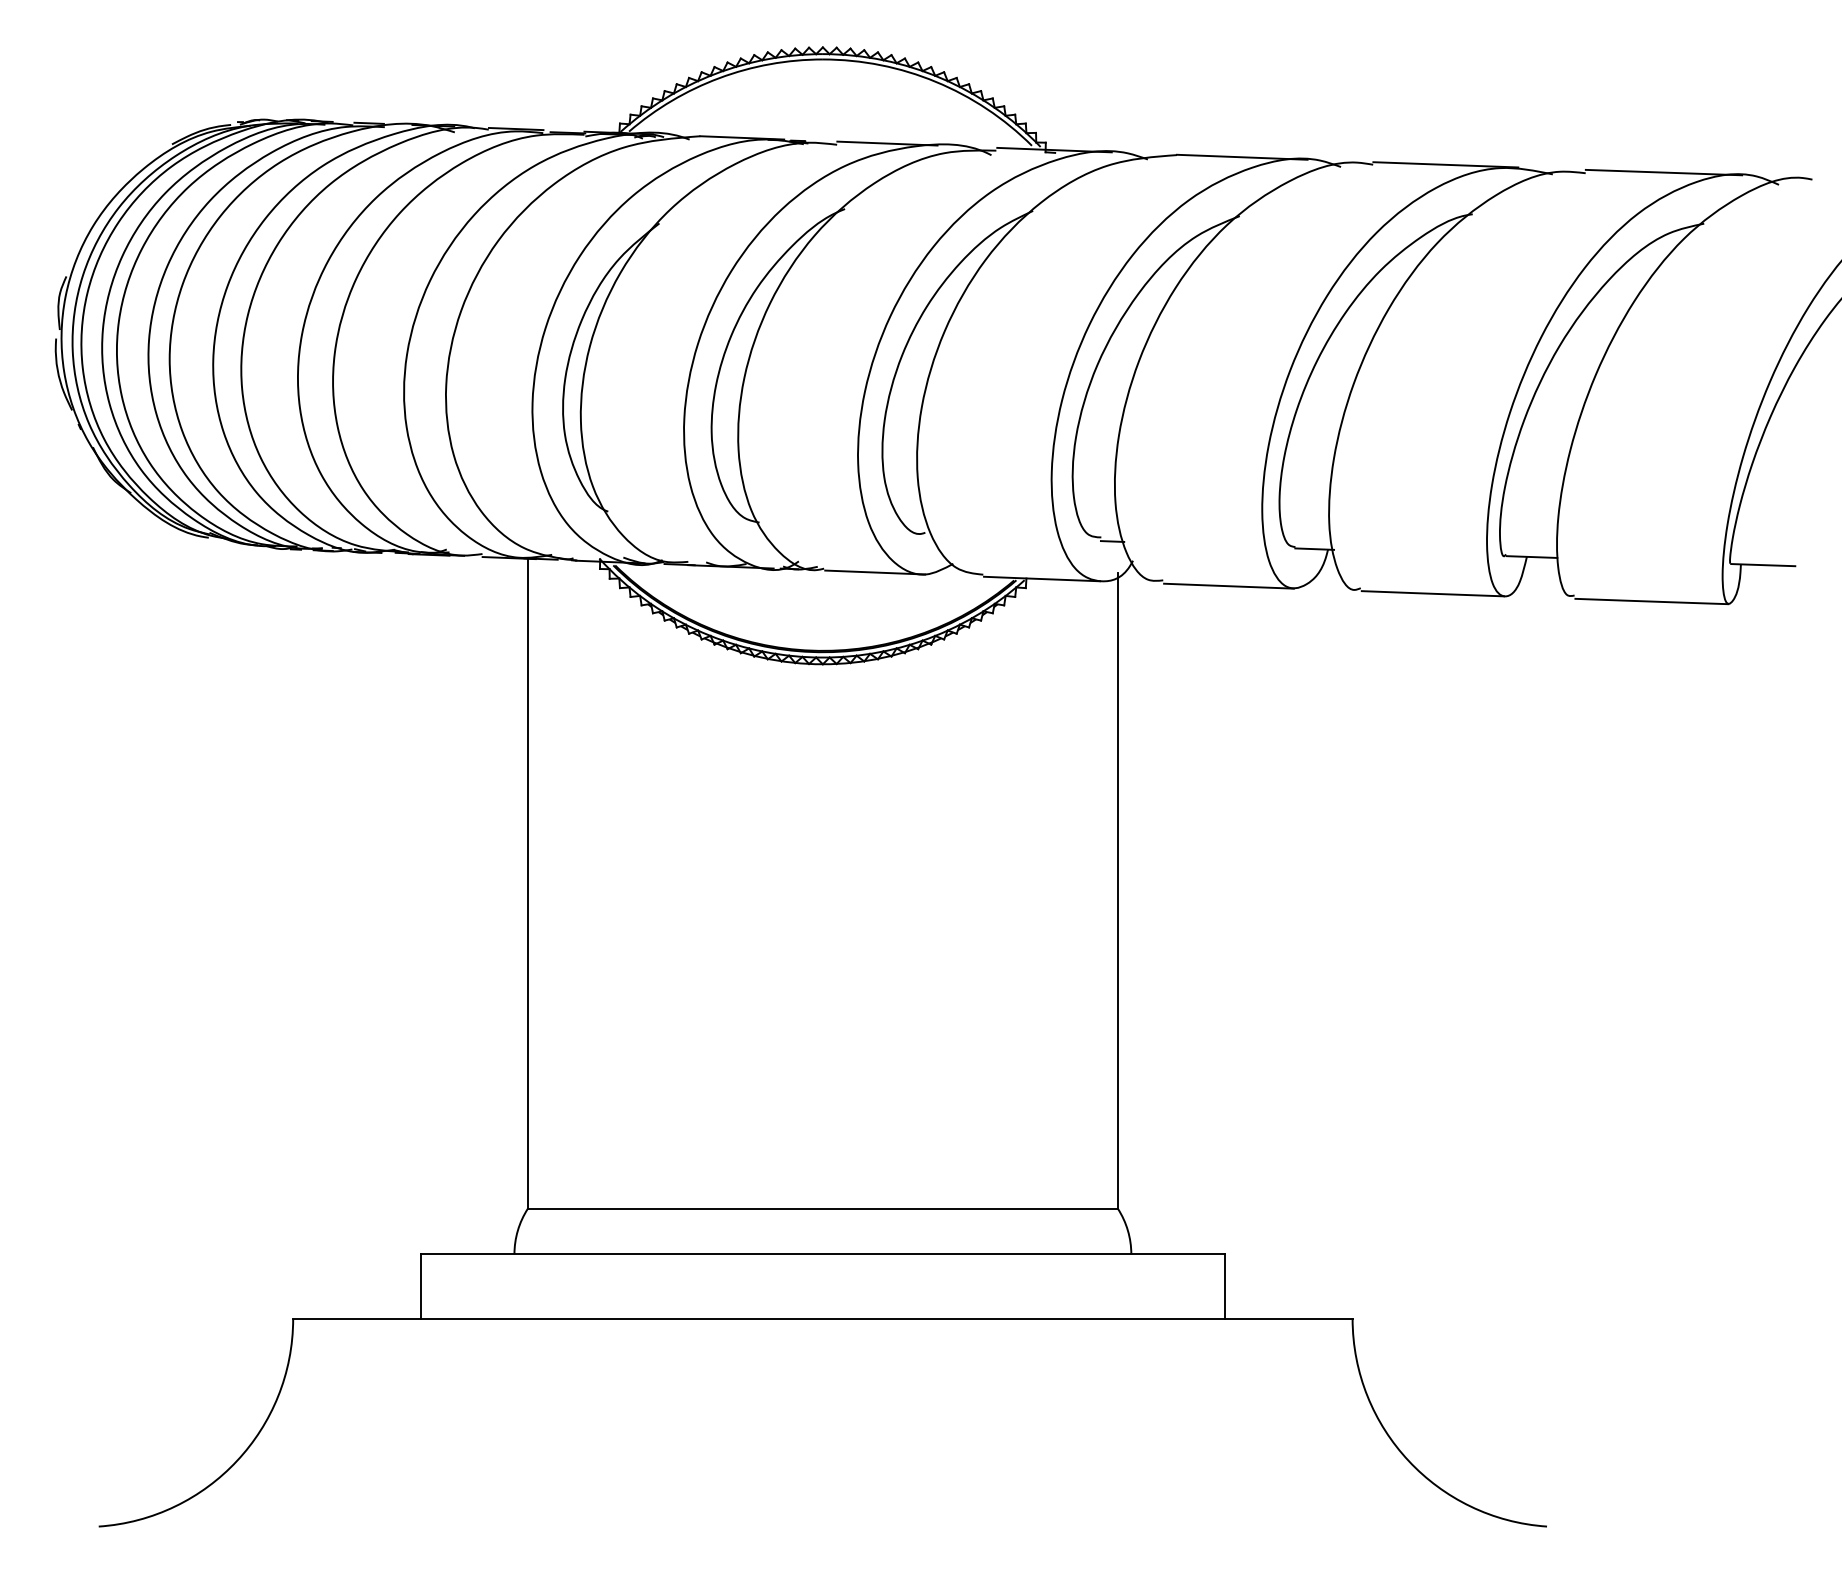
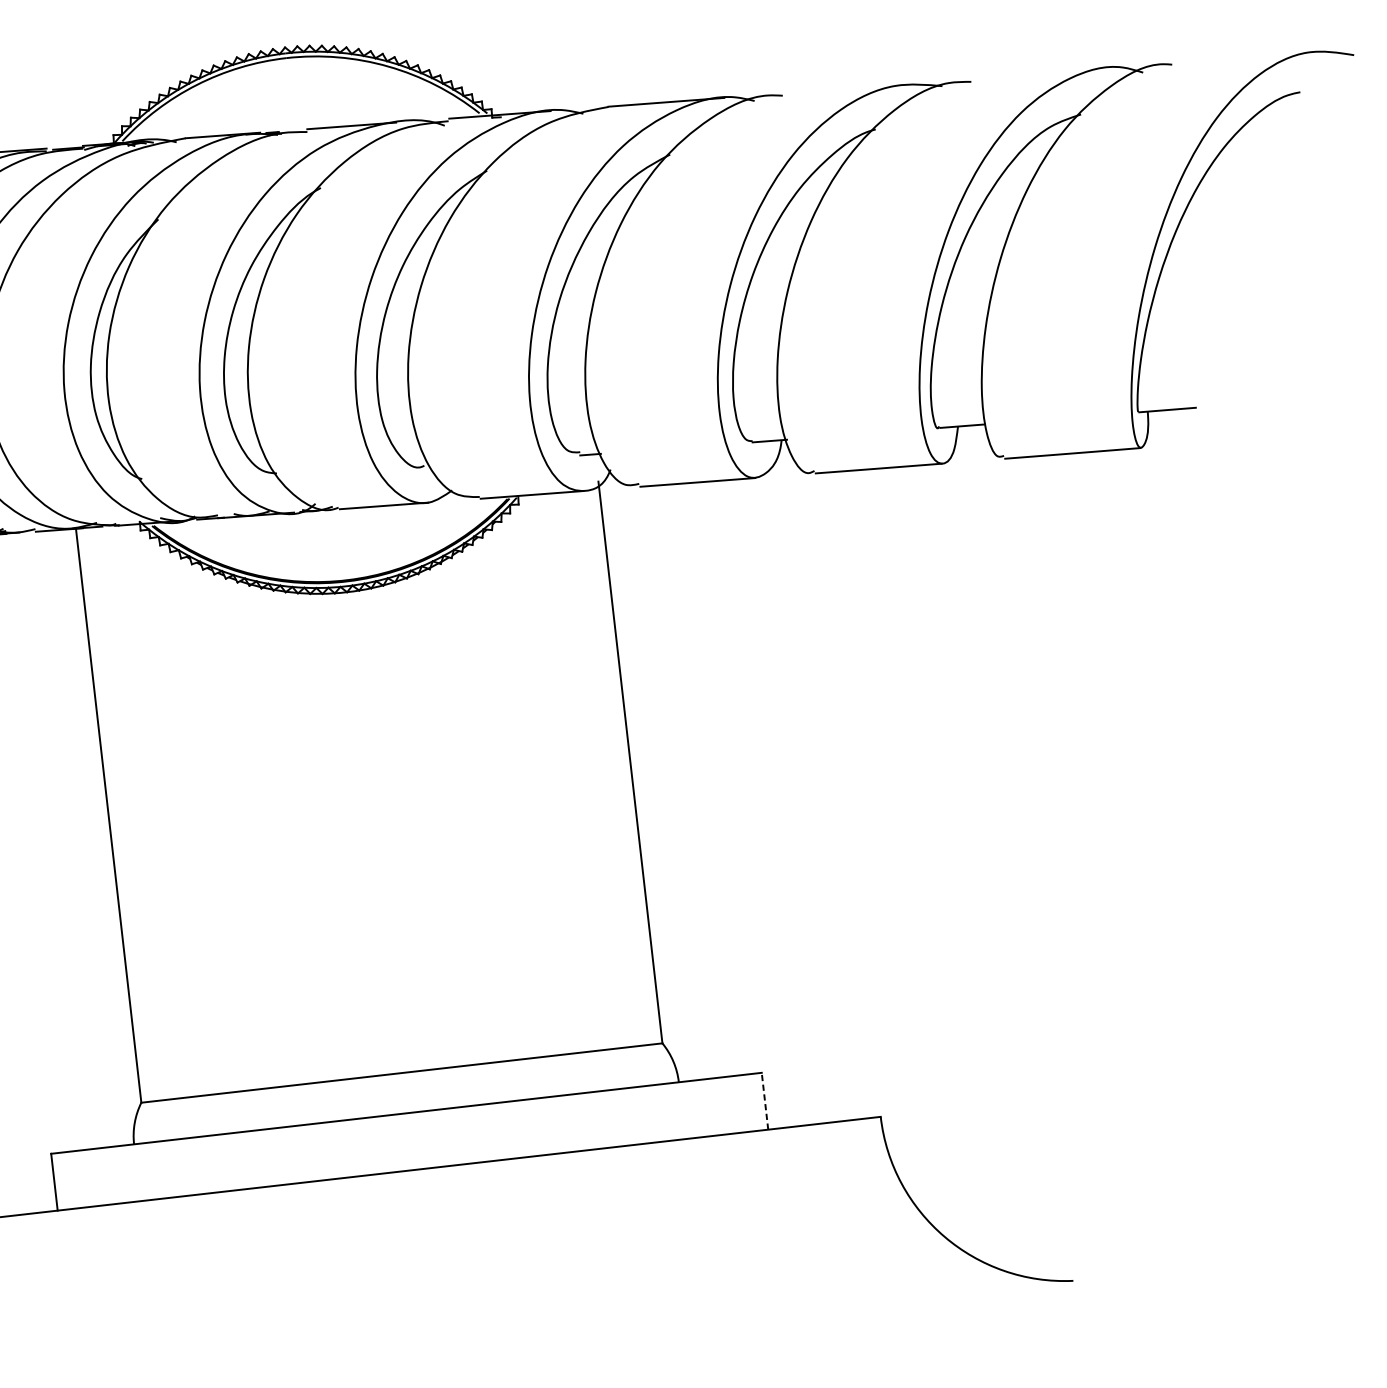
line: (1445, 164) -> (846, 88), removed
line: (1663, 172) -> (1039, 73), removed
line: (1225, 1286) -> (765, 1101), solid -> dashed

